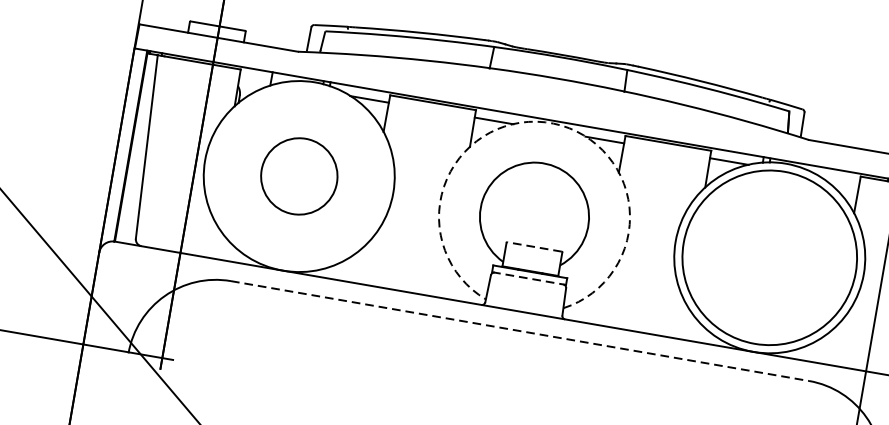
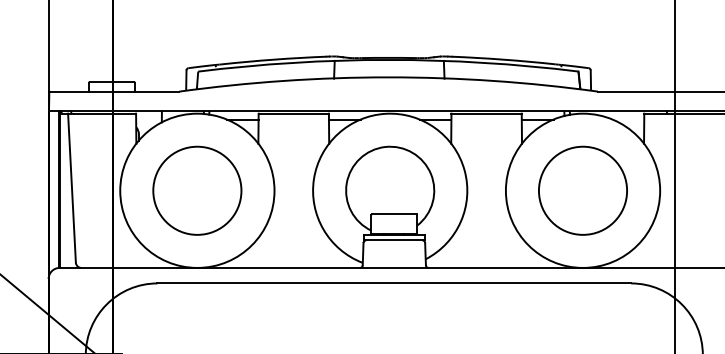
arc: (545, 121) -> (385, 113), dashed -> solid
circle: (299, 176) -> (197, 190), size x1.43
line: (533, 246) -> (393, 214), dashed -> solid
circle: (769, 257) -> (582, 190), size x0.62
line: (529, 278) -> (394, 240), dashed -> solid
line: (520, 331) -> (394, 283), dashed -> solid

